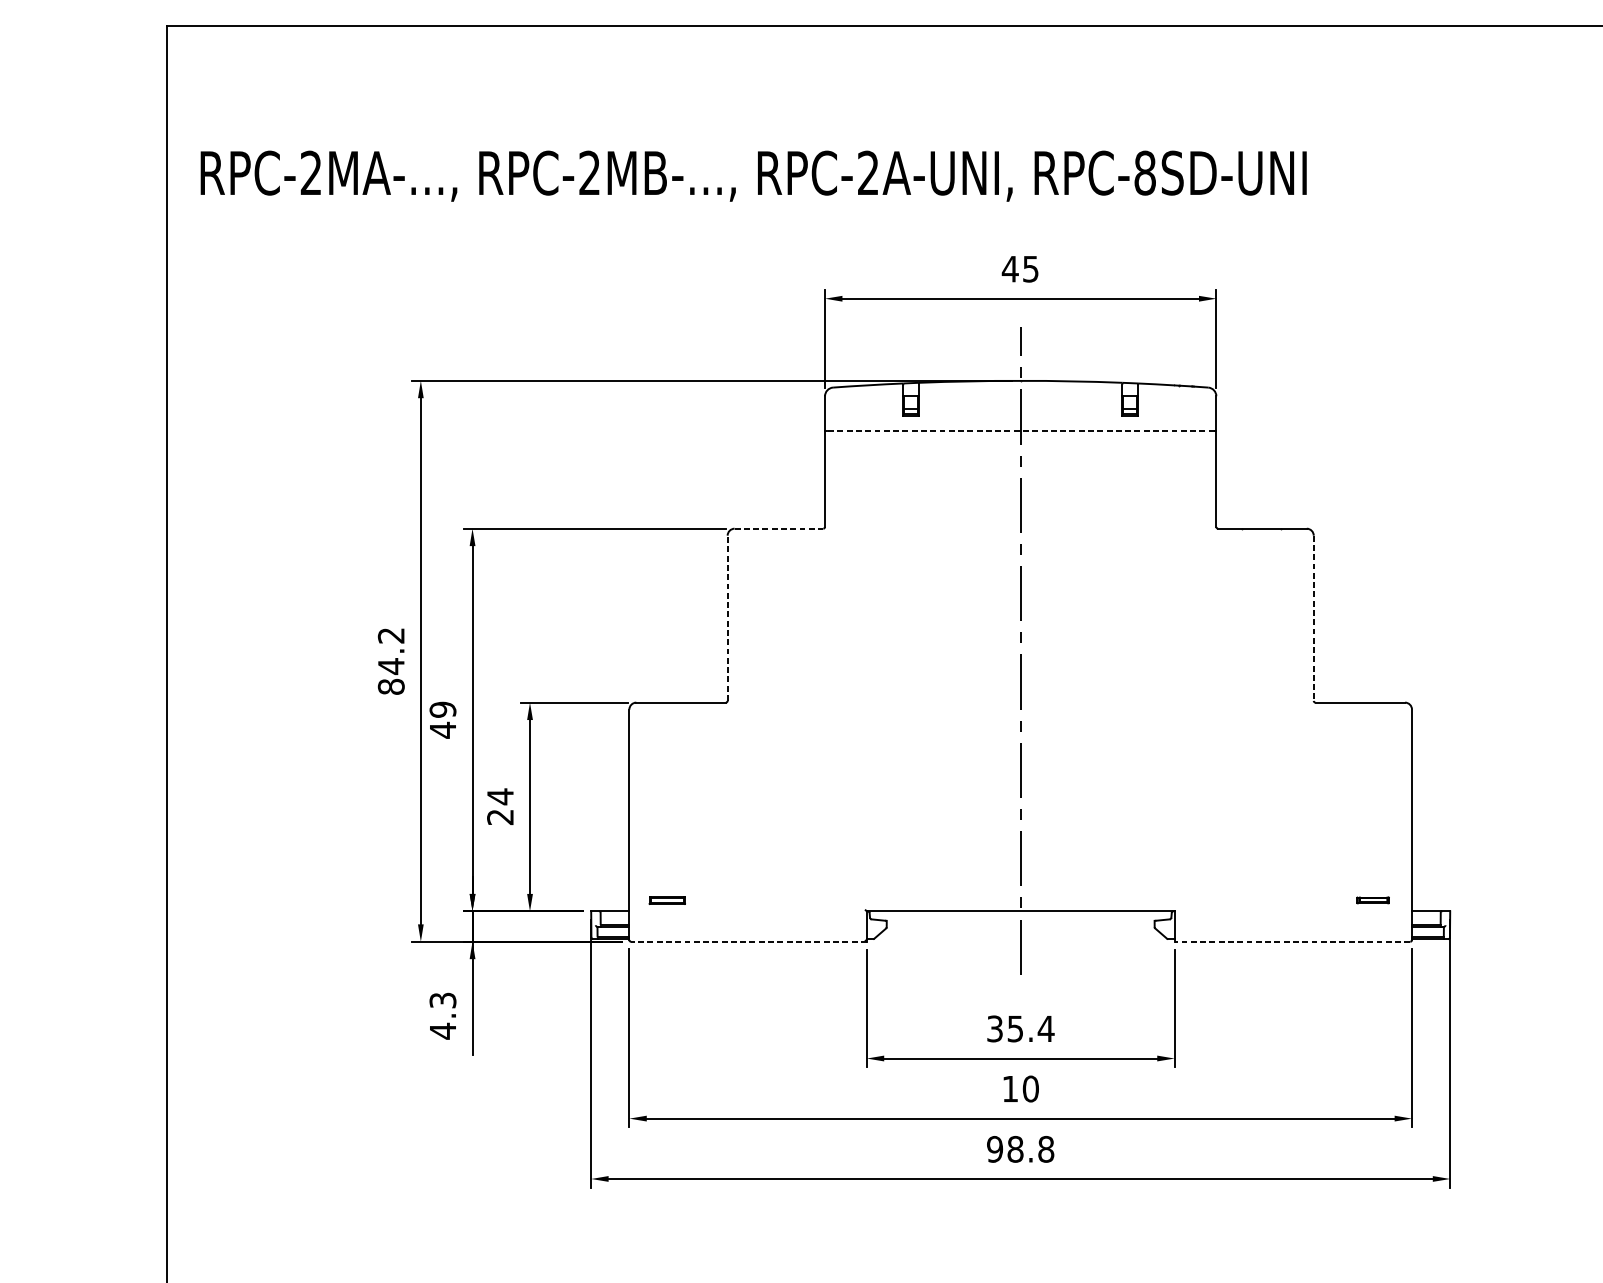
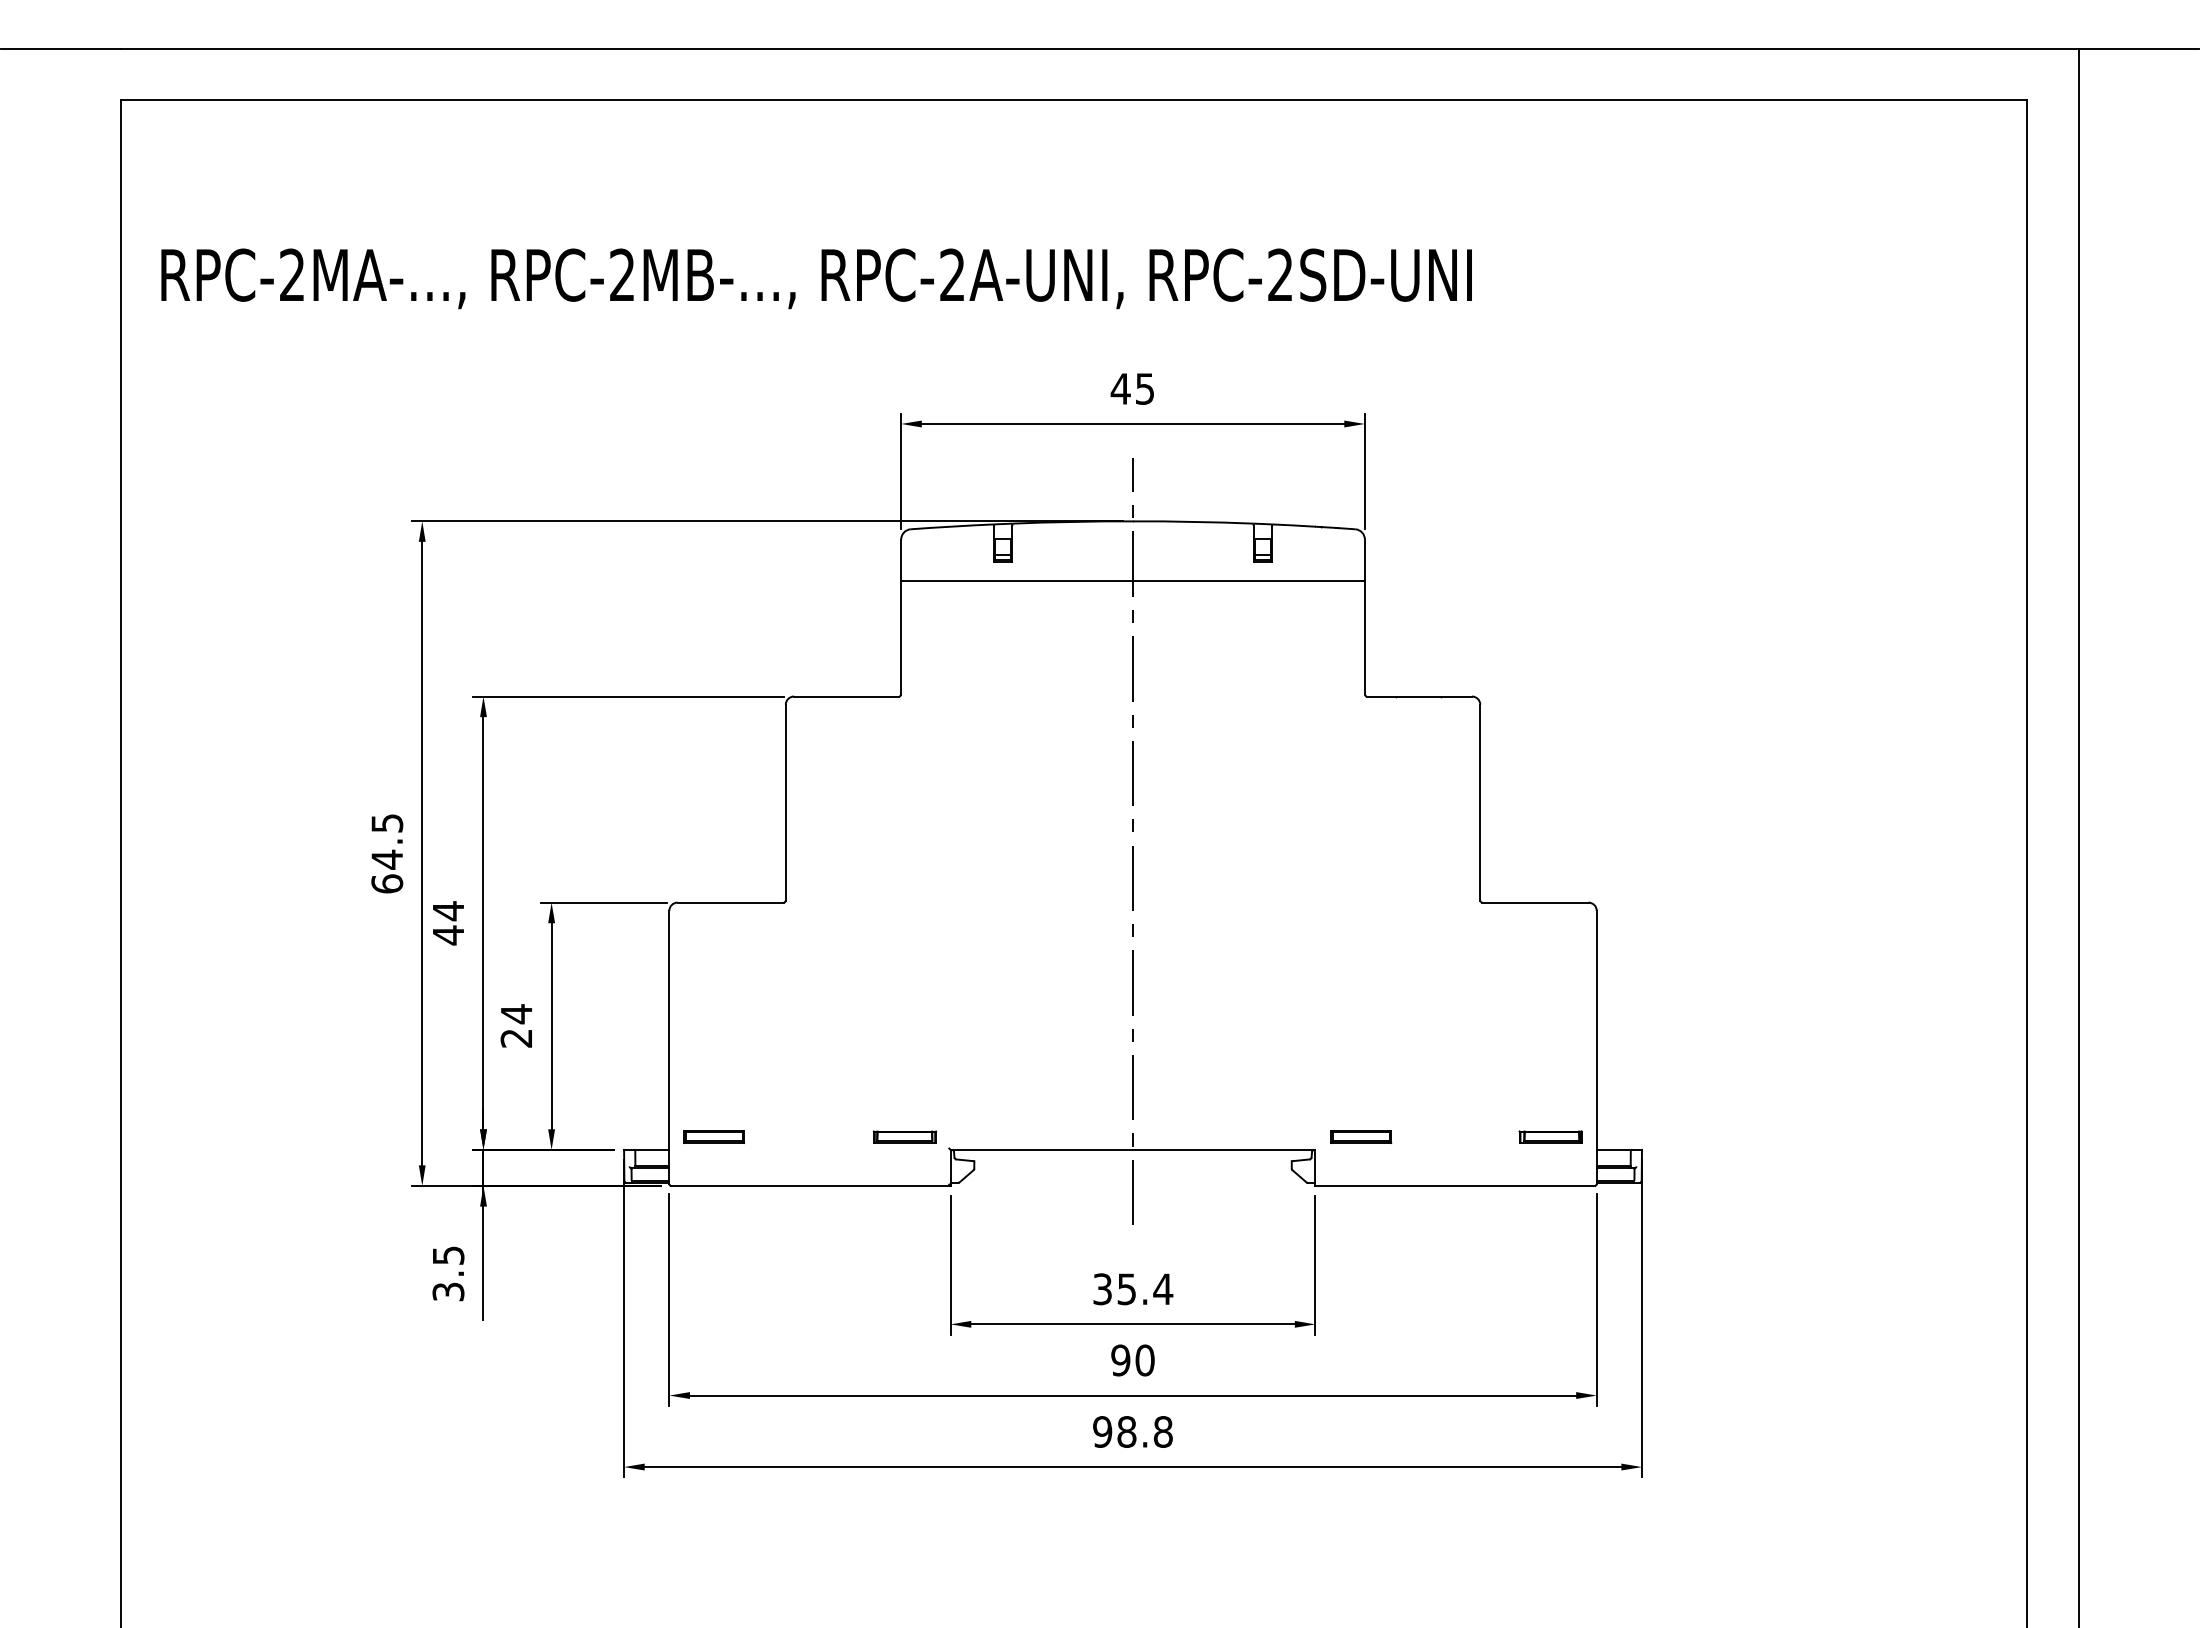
text: (1145, 172) -> (1280, 274), RPC-8SD-UNI -> RPC-2SD-UNI
line: (1021, 431) -> (1133, 581), dashed -> solid
line: (778, 528) -> (846, 696), dashed -> solid
line: (727, 618) -> (785, 802), dashed -> solid
line: (1313, 618) -> (1480, 802), dashed -> solid
text: (391, 661) -> (387, 853), 84.2 -> 64.5
text: (443, 710) -> (448, 911), 49 -> 44
part: (667, 900) -> (714, 1136), size x1.43
part: (827, 900) -> (904, 1136), added
part: (1213, 900) -> (1361, 1136), added
part: (1372, 900) -> (1550, 1136), size x1.67
line: (749, 941) -> (811, 1185), dashed -> solid
line: (1292, 941) -> (1455, 1185), dashed -> solid
text: (443, 1016) -> (448, 1274), 4.3 -> 3.5
text: (1010, 1089) -> (1120, 1360), 10 -> 90

